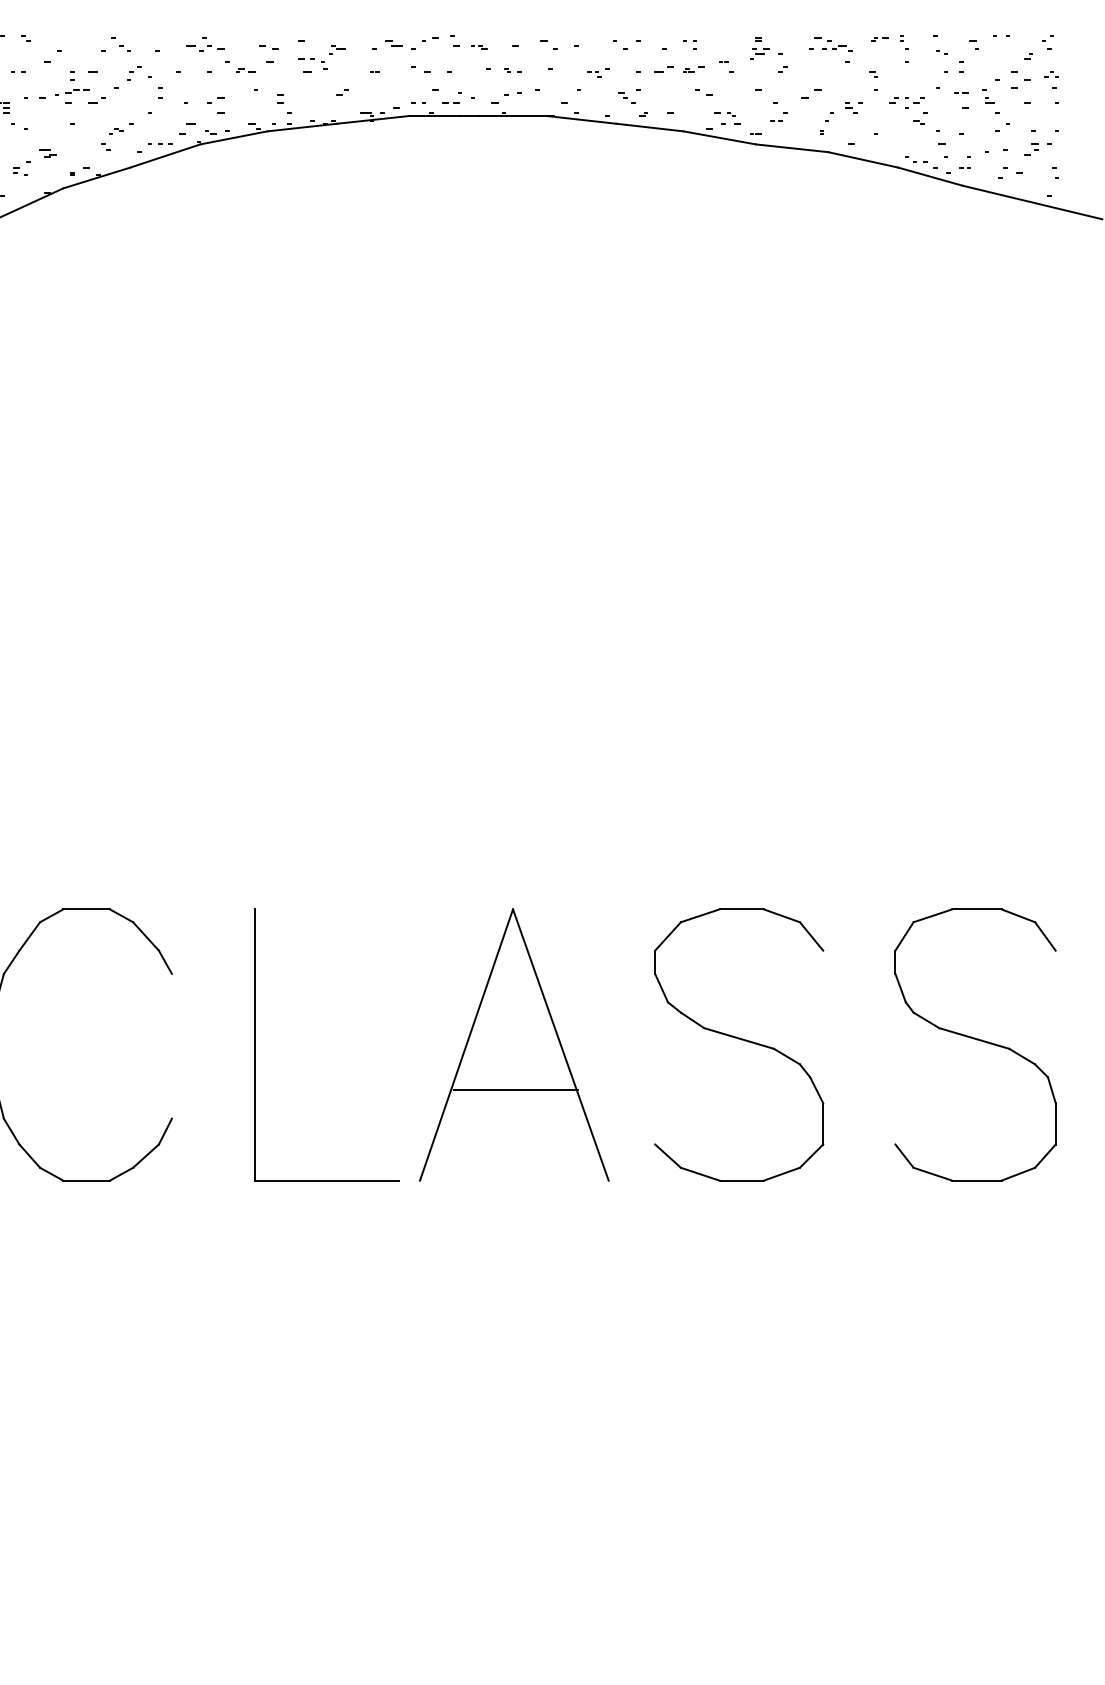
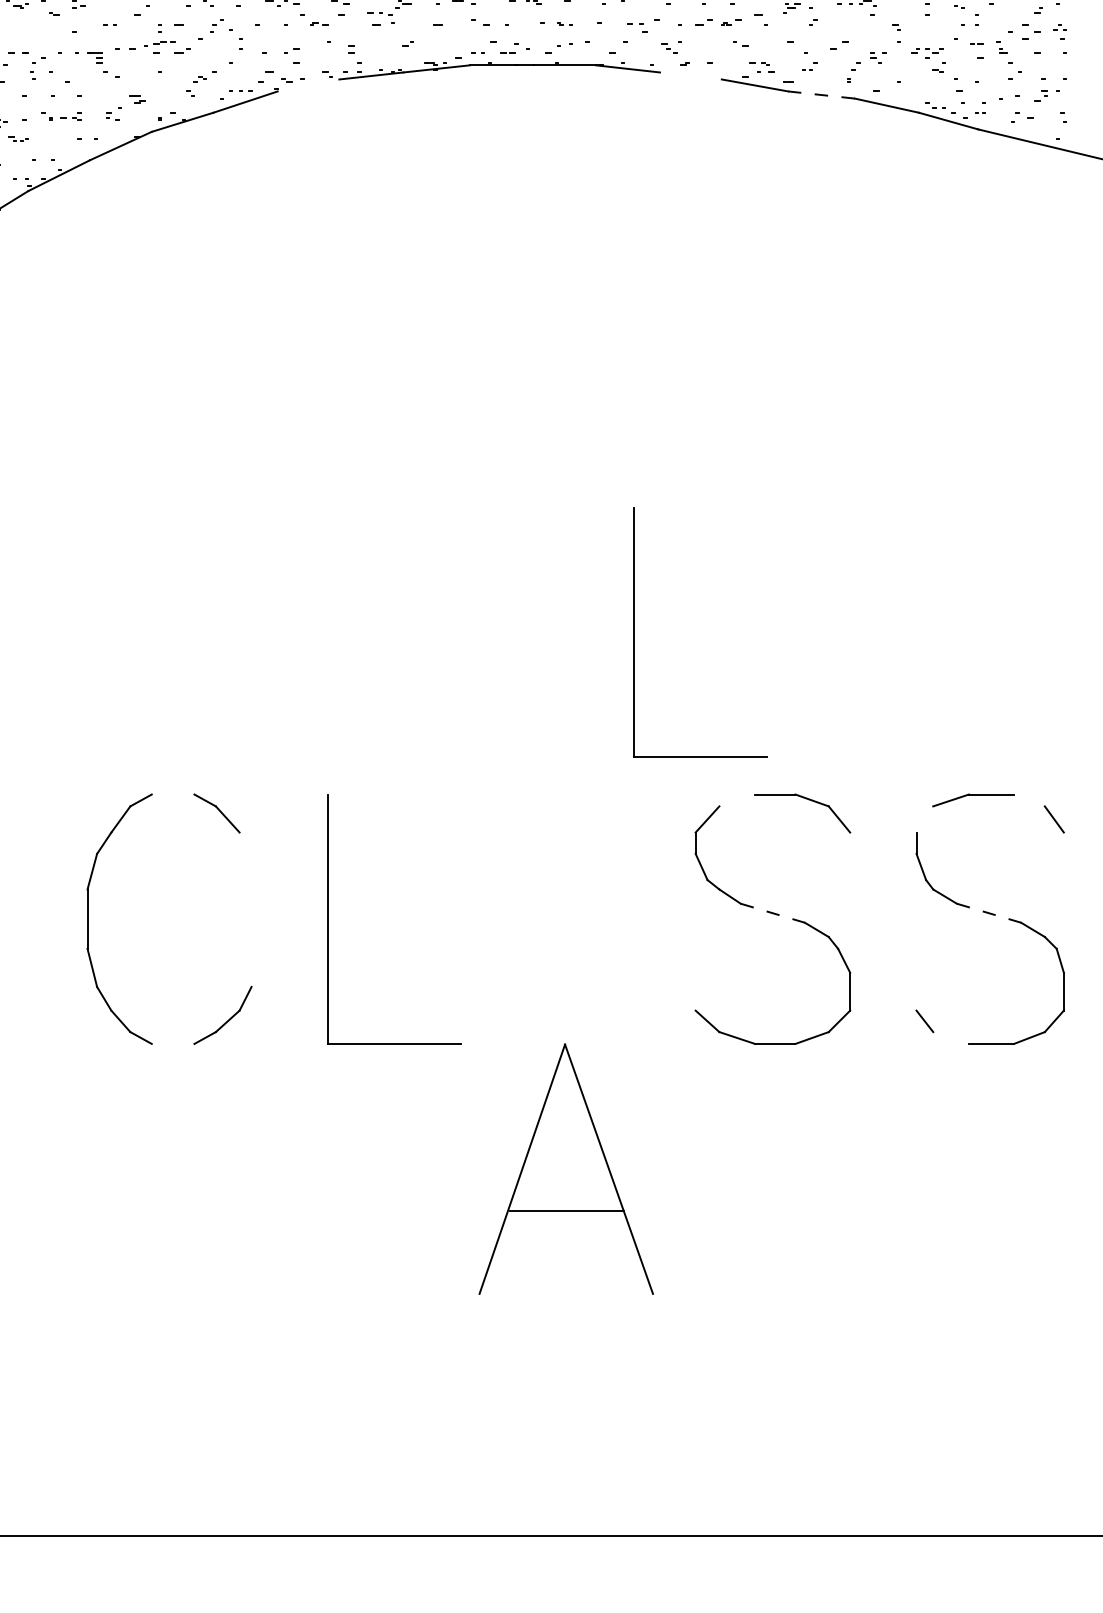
part: (598, 73) -> (643, 26), size x1.6
line: (649, 127) -> (690, 75), removed
line: (233, 137) -> (308, 85), removed
line: (792, 147) -> (821, 94), solid -> dashed
part: (588, 733) -> (634, 632), added
line: (85, 909) -> (172, 794), removed
line: (700, 915) -> (737, 800), removed
line: (1018, 915) -> (1029, 800), removed
line: (904, 936) -> (924, 819), removed
line: (165, 961) -> (245, 842), removed
line: (739, 1038) -> (773, 913), solid -> dashed
line: (974, 1038) -> (989, 913), solid -> dashed
part: (513, 1044) -> (565, 1168), moved
line: (932, 1173) -> (950, 1037), removed
line: (85, 1180) -> (172, 1043), removed

